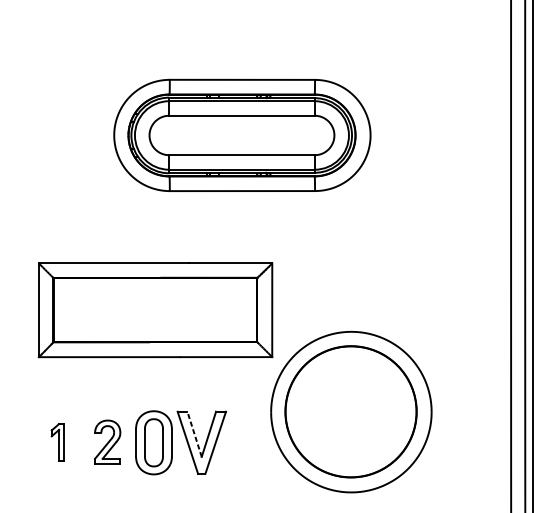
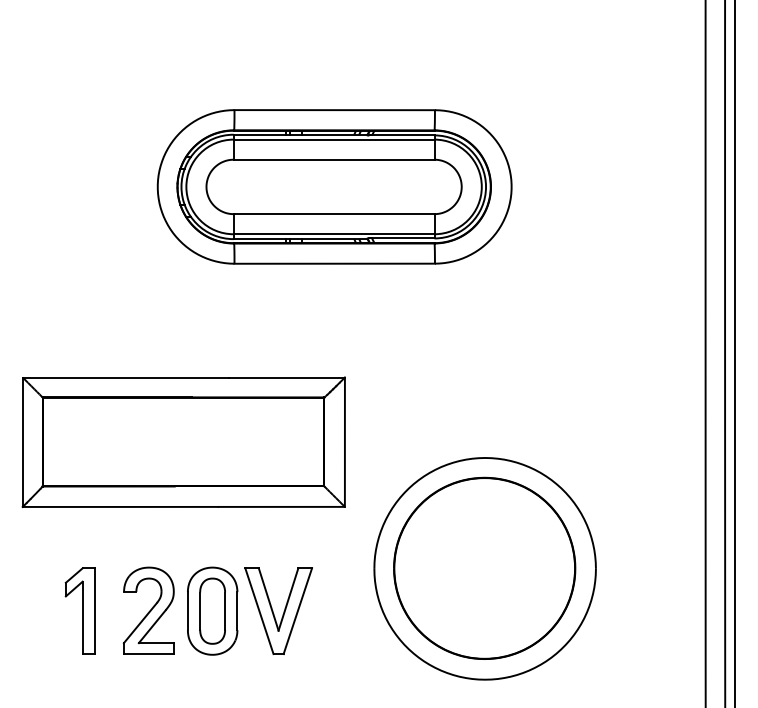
part: (155, 309) -> (183, 441), moved
line: (194, 434) -> (268, 599), dashed -> solid
part: (57, 442) -> (79, 610), size x1.67
part: (107, 442) -> (148, 610), size x1.43

